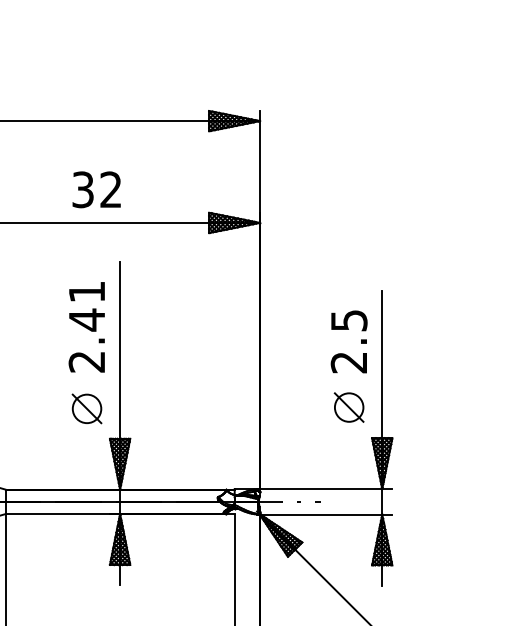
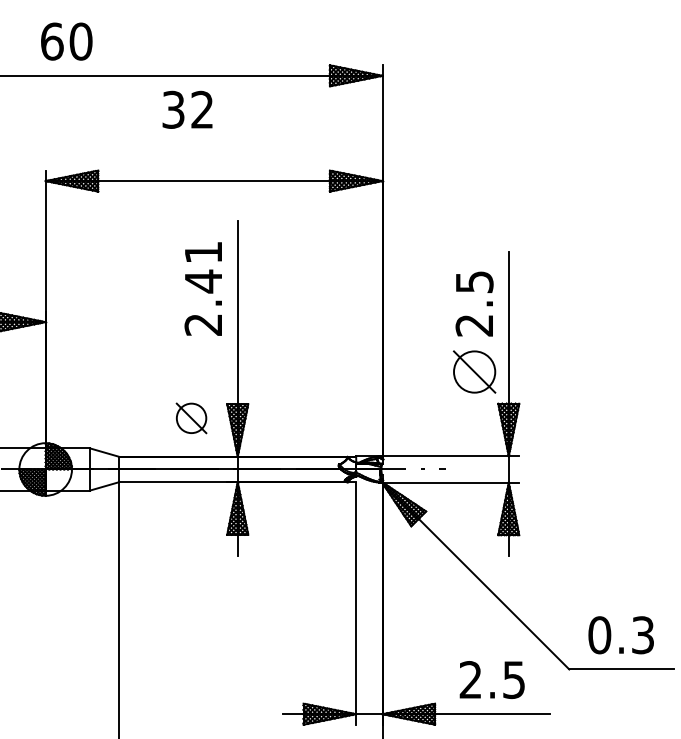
text: (96, 189) -> (187, 109), moved
part: (349, 407) -> (474, 371), size x1.4
part: (86, 409) -> (191, 418), moved

